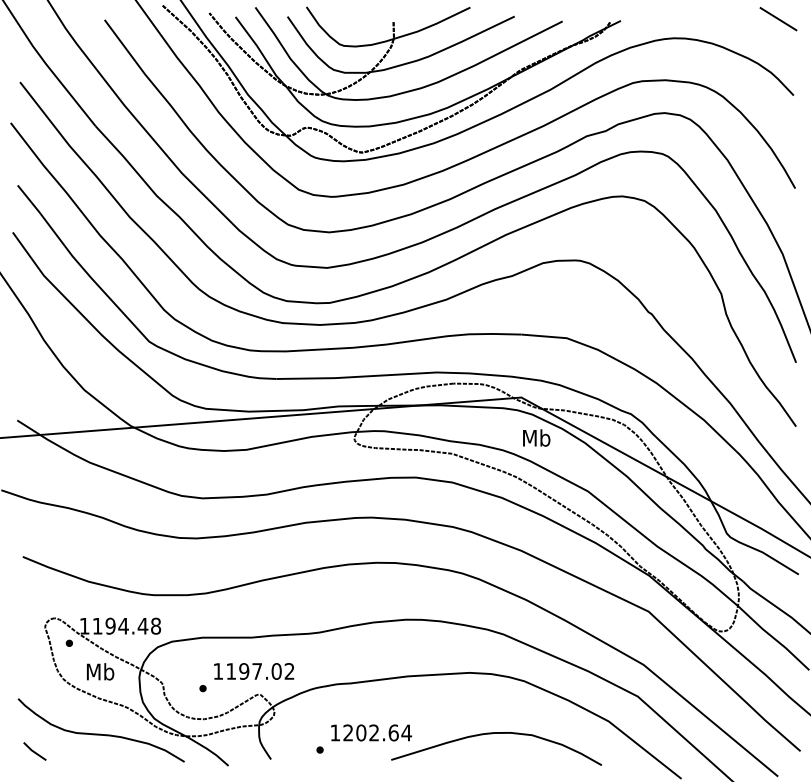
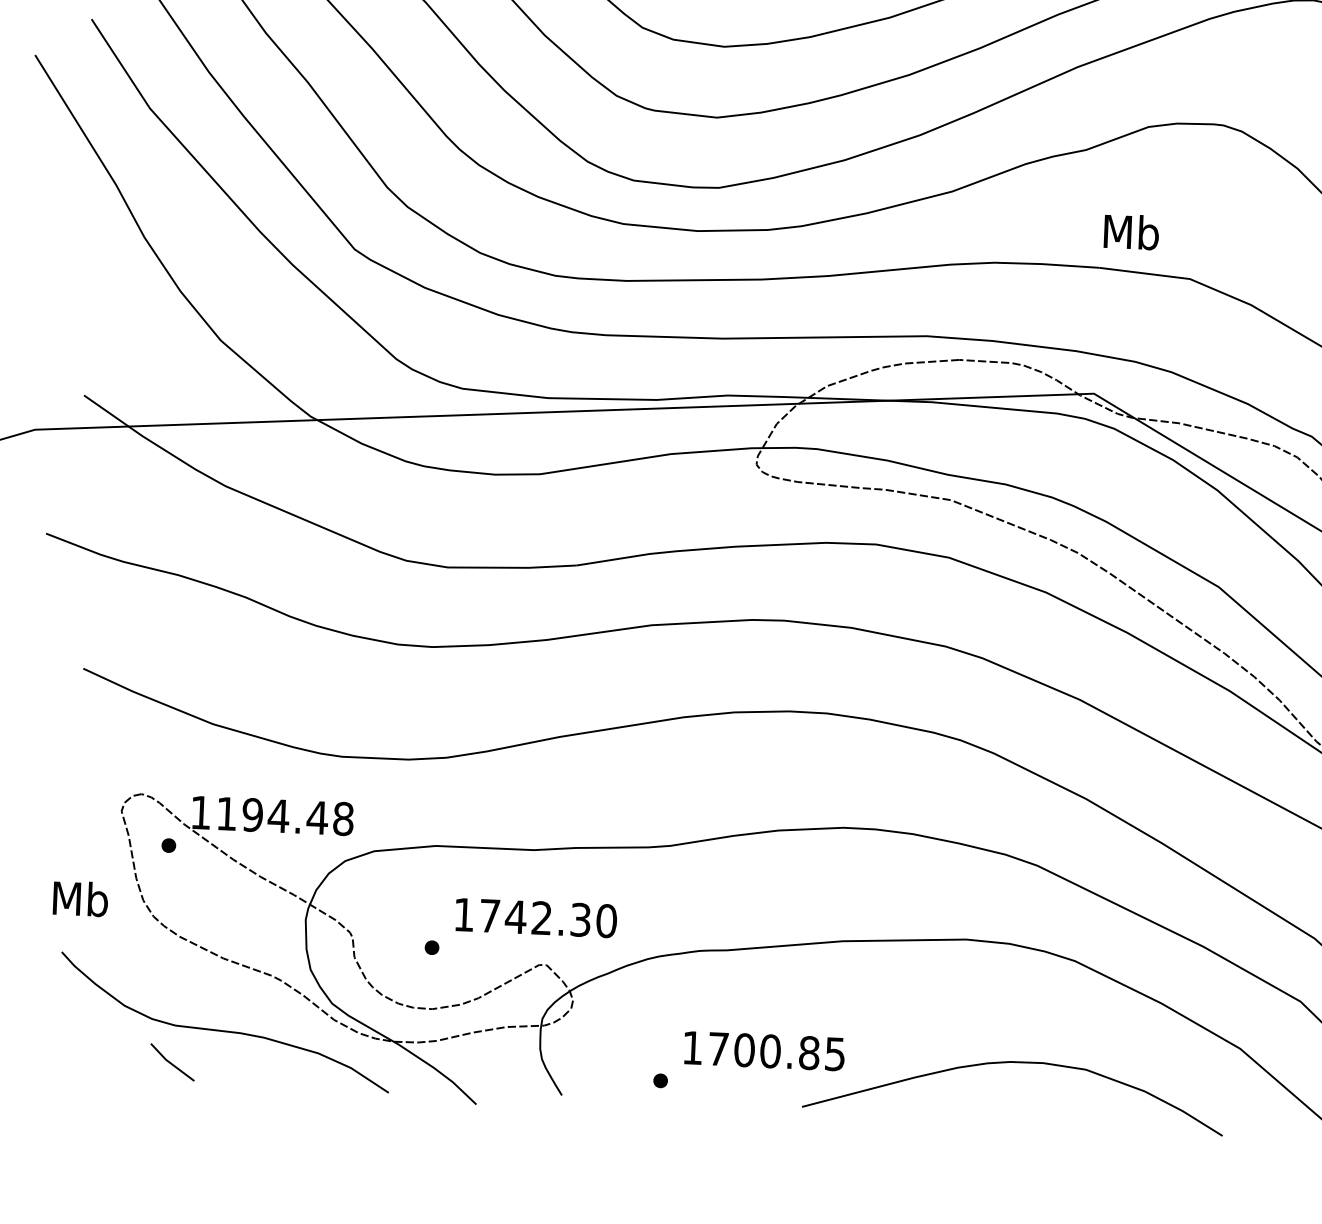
text: (536, 437) -> (1131, 231), moved
text: (100, 671) -> (80, 898), moved
text: (260, 671) -> (548, 918), 1197.02 -> 1742.30
text: (377, 732) -> (776, 1050), 1202.64 -> 1700.85
line: (34, 751) -> (171, 1062), moved

